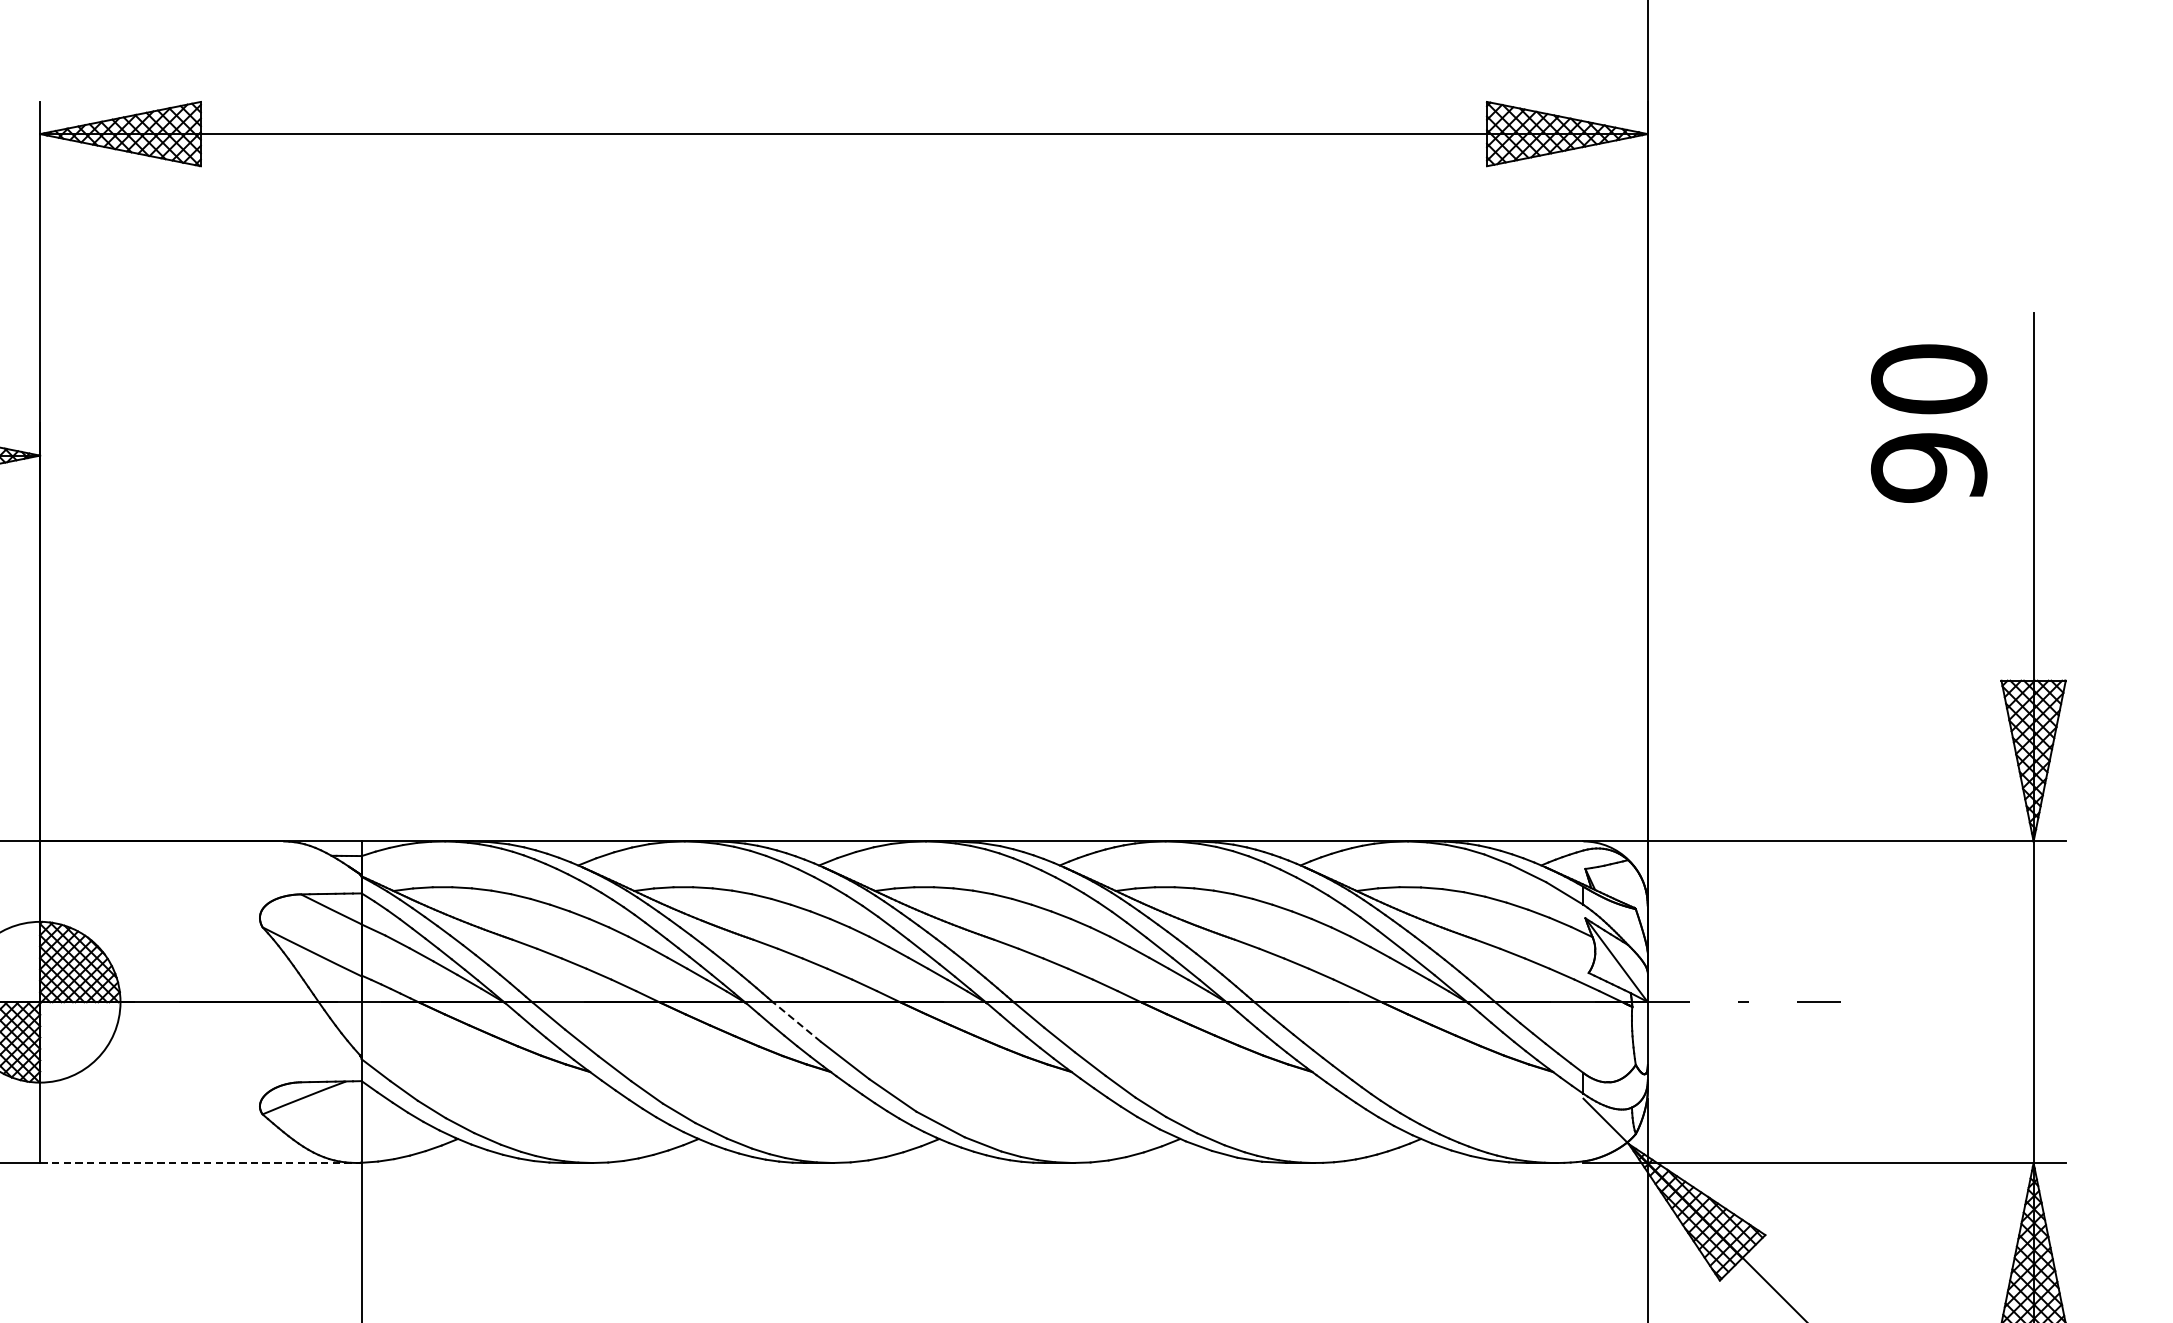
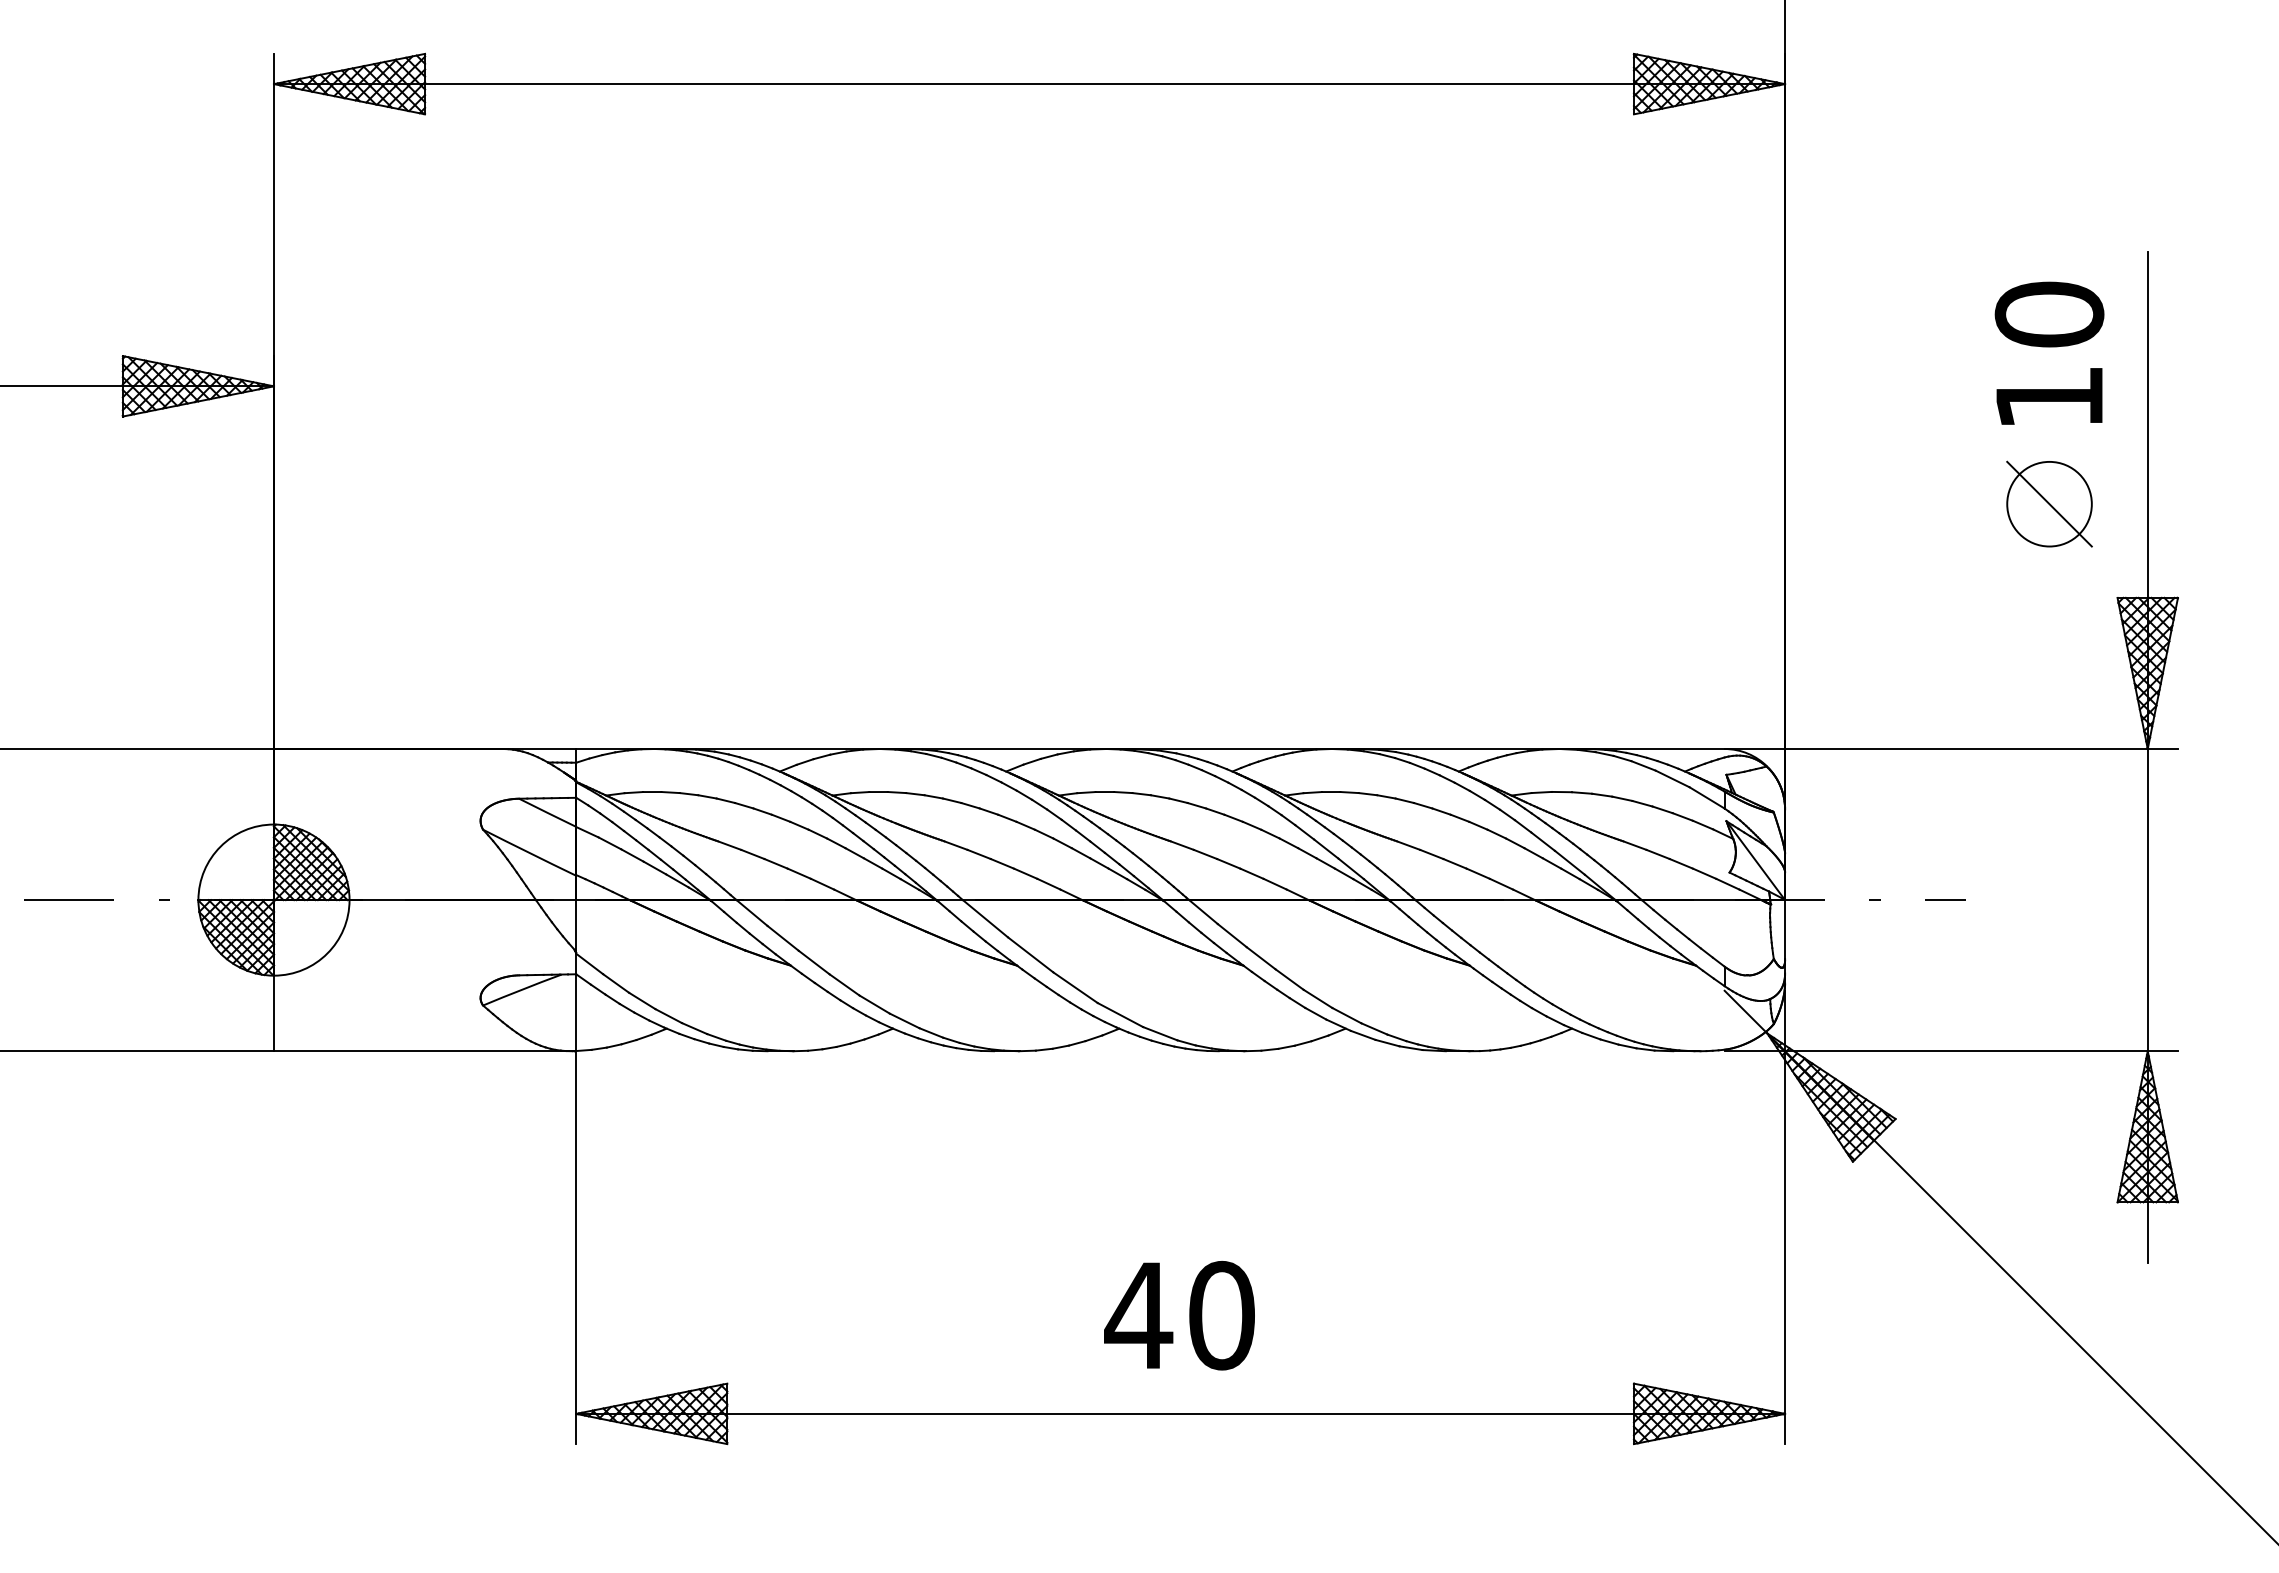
text: (1929, 467) -> (2049, 397), 90 -> 10
part: (1929, 580) -> (2049, 503), added
line: (797, 1021) -> (985, 918), dashed -> solid
line: (198, 1163) -> (422, 1051), dashed -> solid

